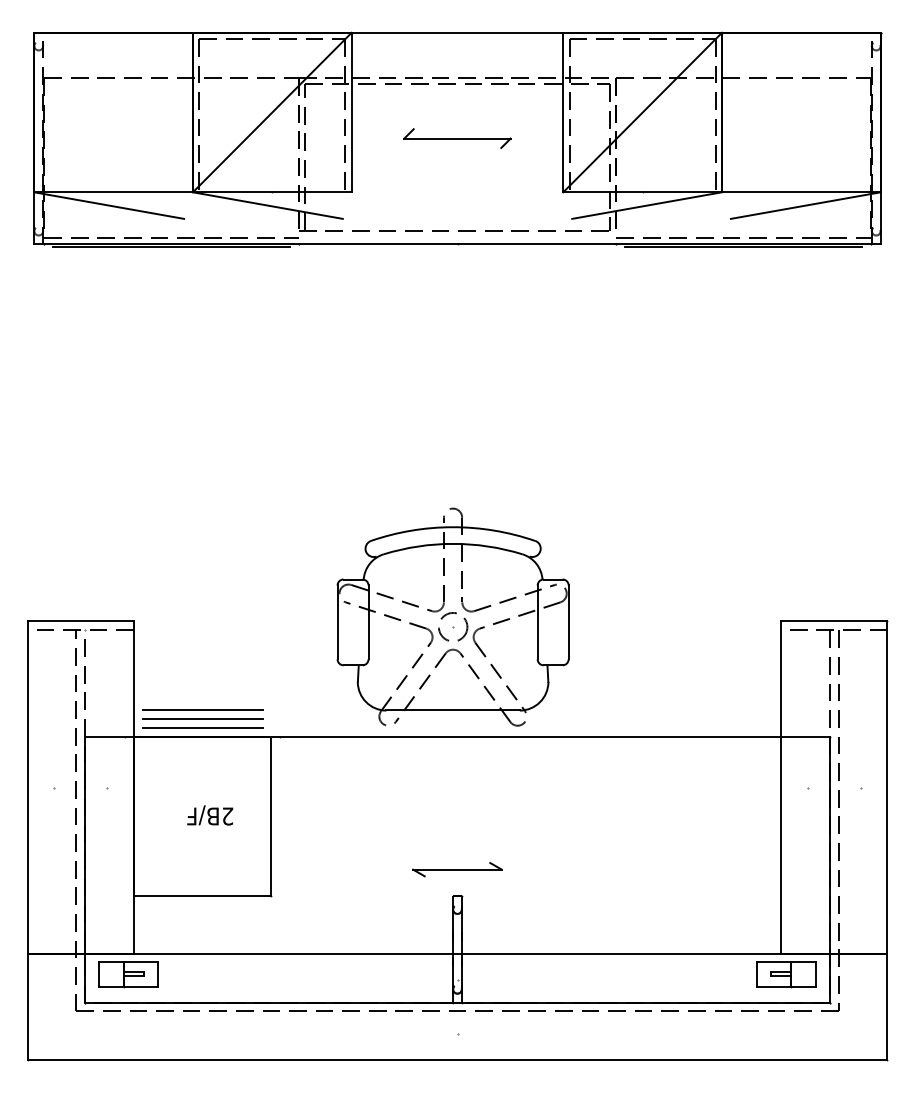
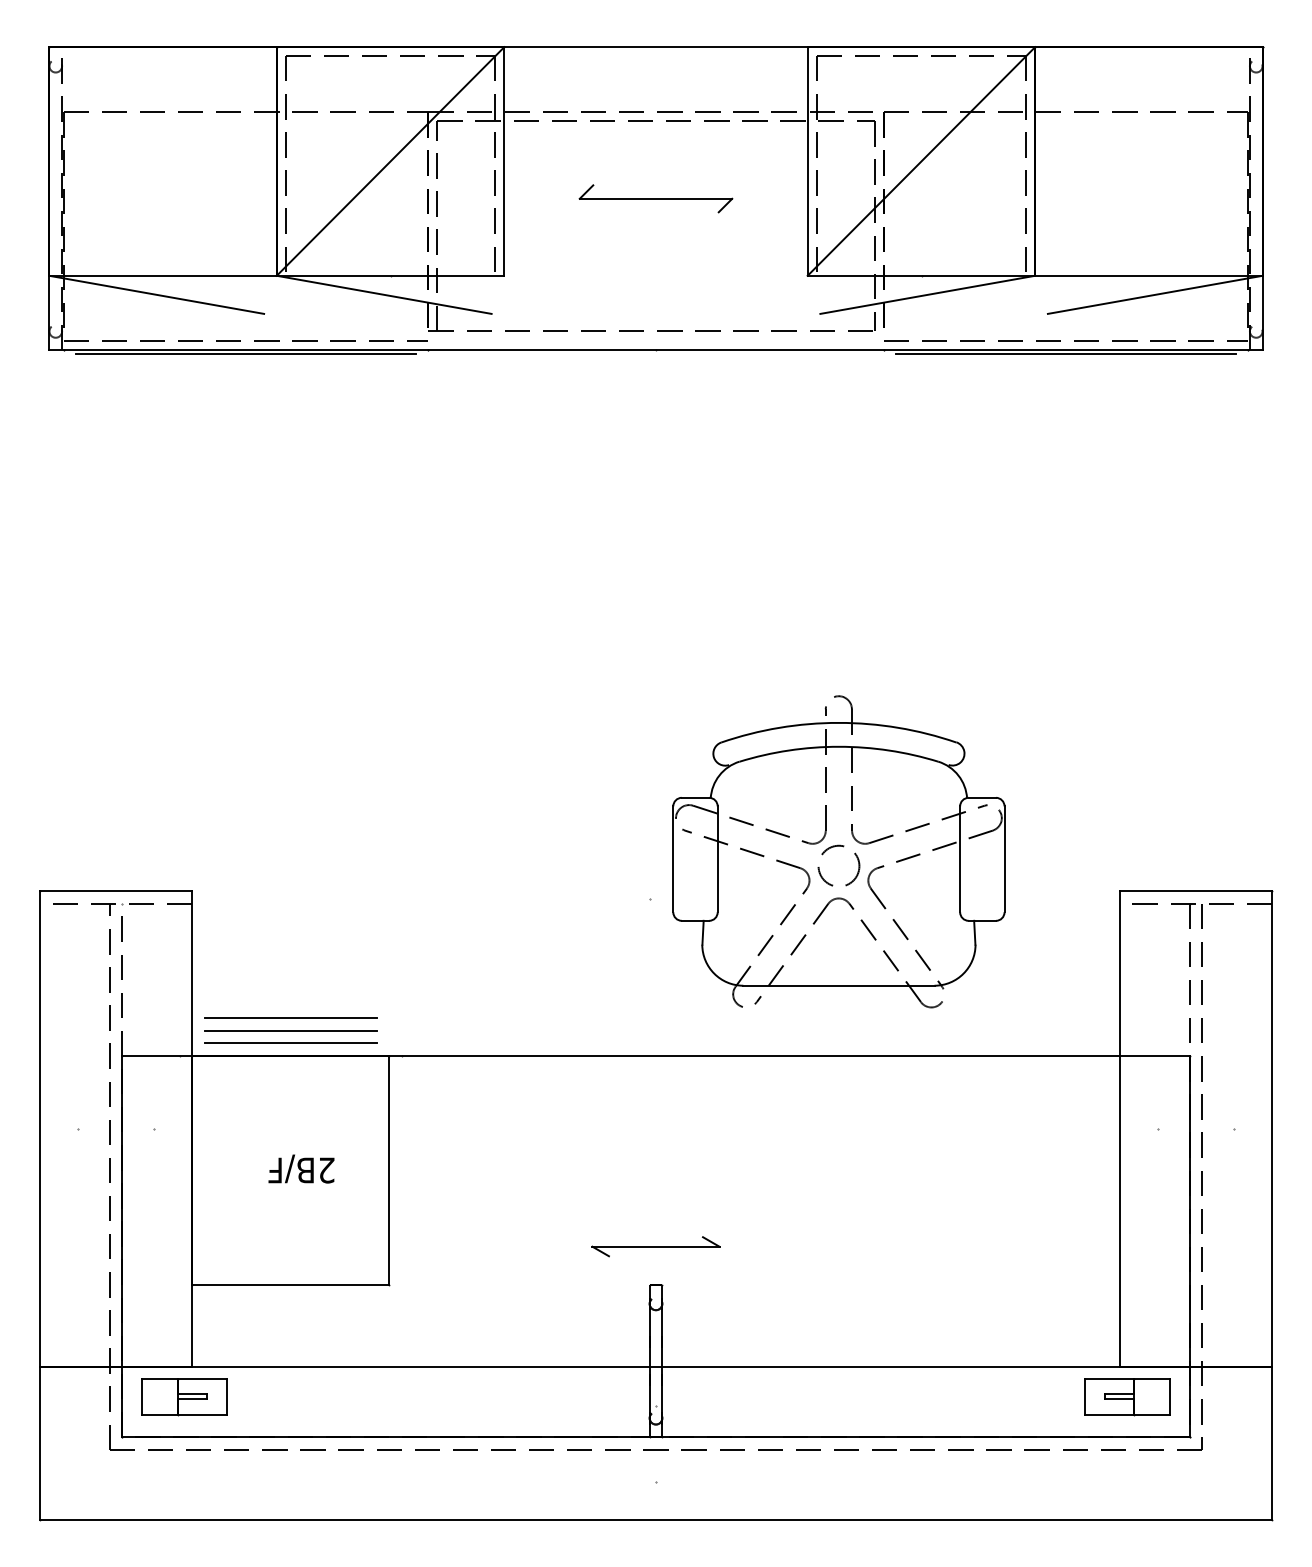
part: (452, 616) -> (838, 850), moved

